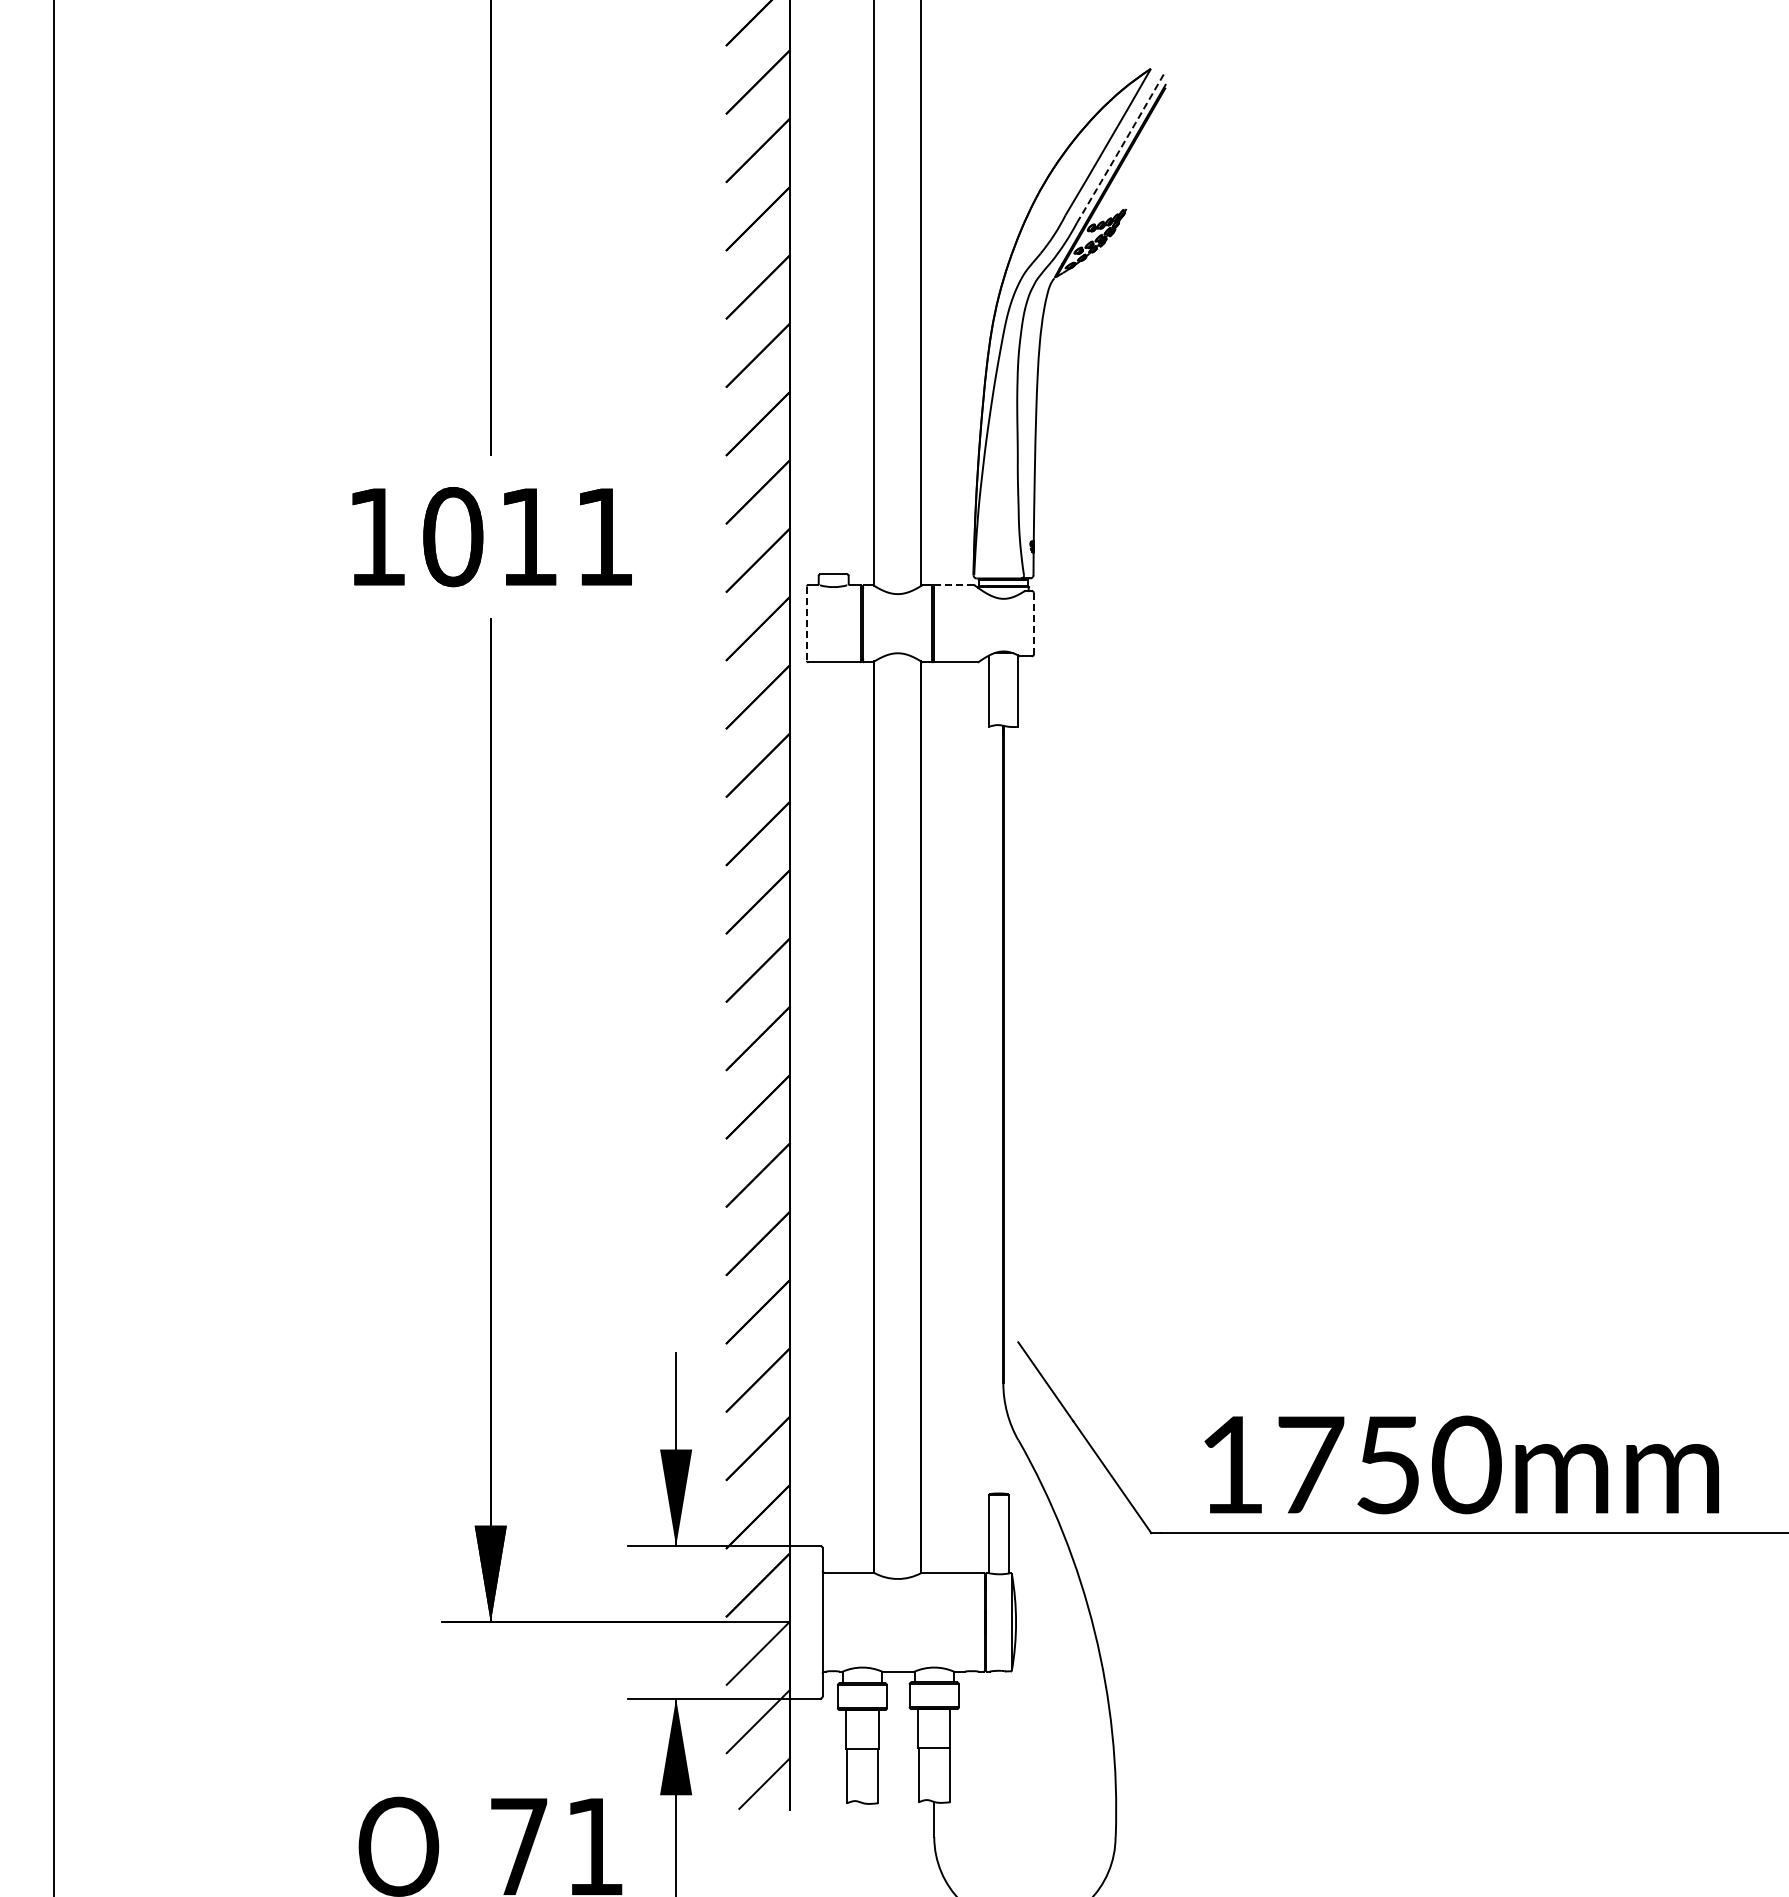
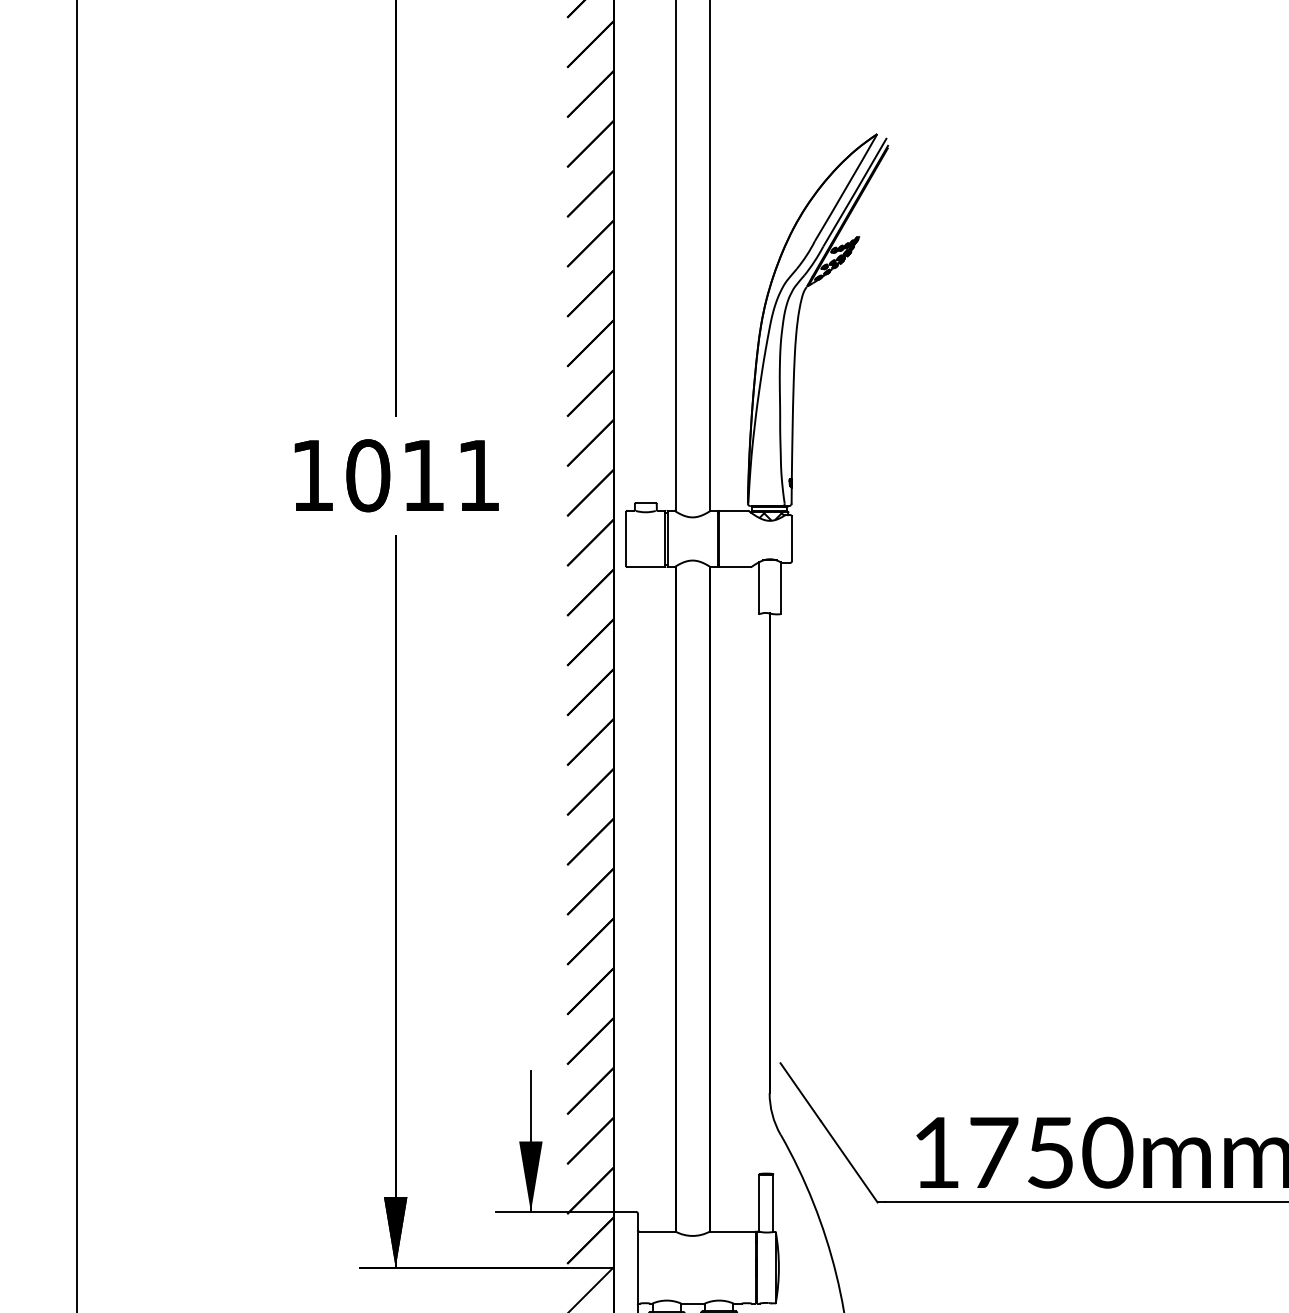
arc: (1120, 148) -> (855, 192), dashed -> solid
line: (954, 585) -> (734, 511), dashed -> solid
hatch: (1006, 592) -> (771, 516), added
line: (1033, 623) -> (791, 538), dashed -> solid
line: (806, 624) -> (626, 539), dashed -> solid

